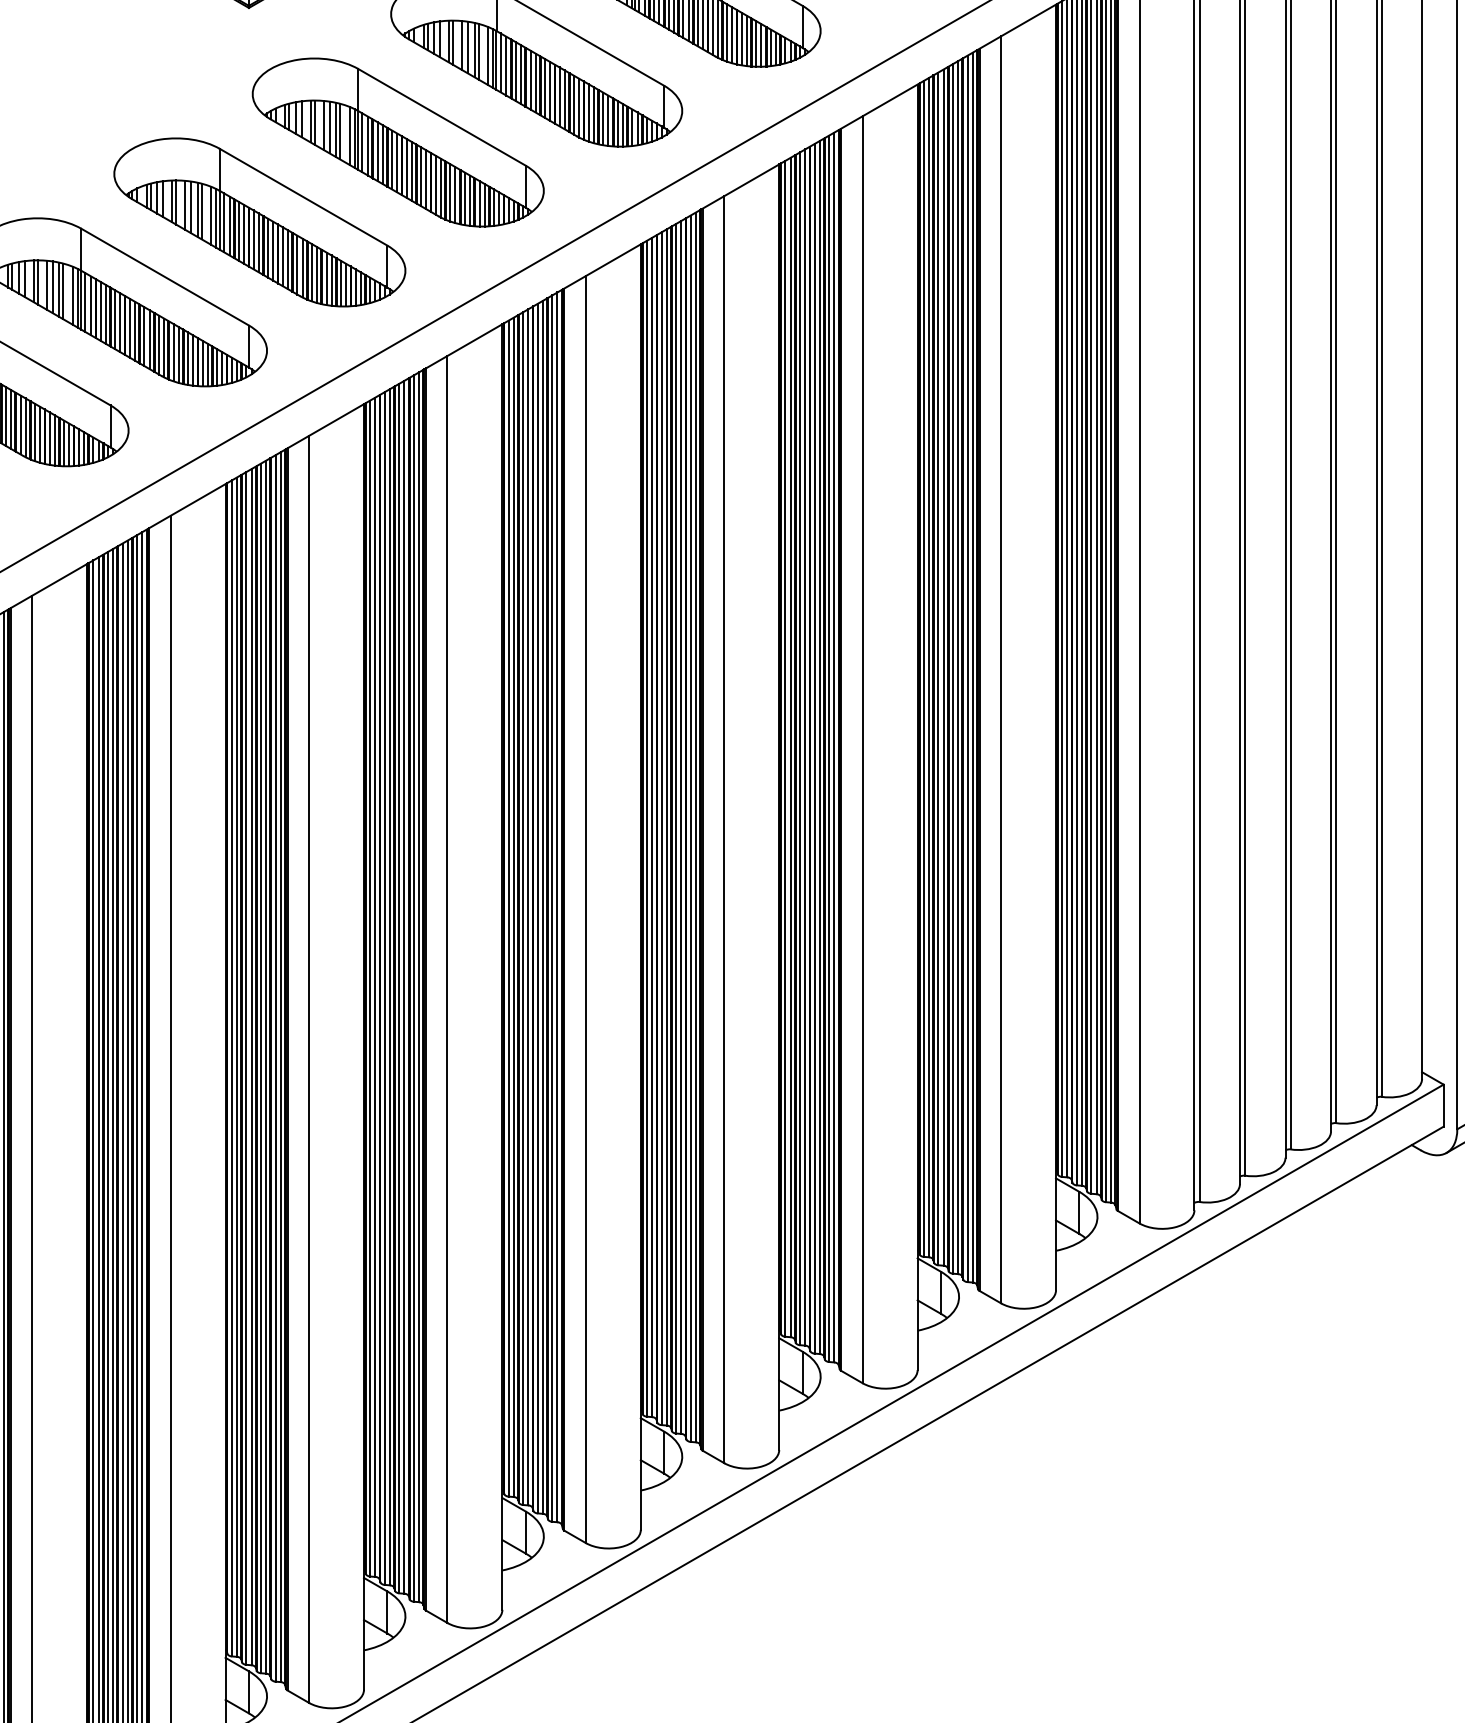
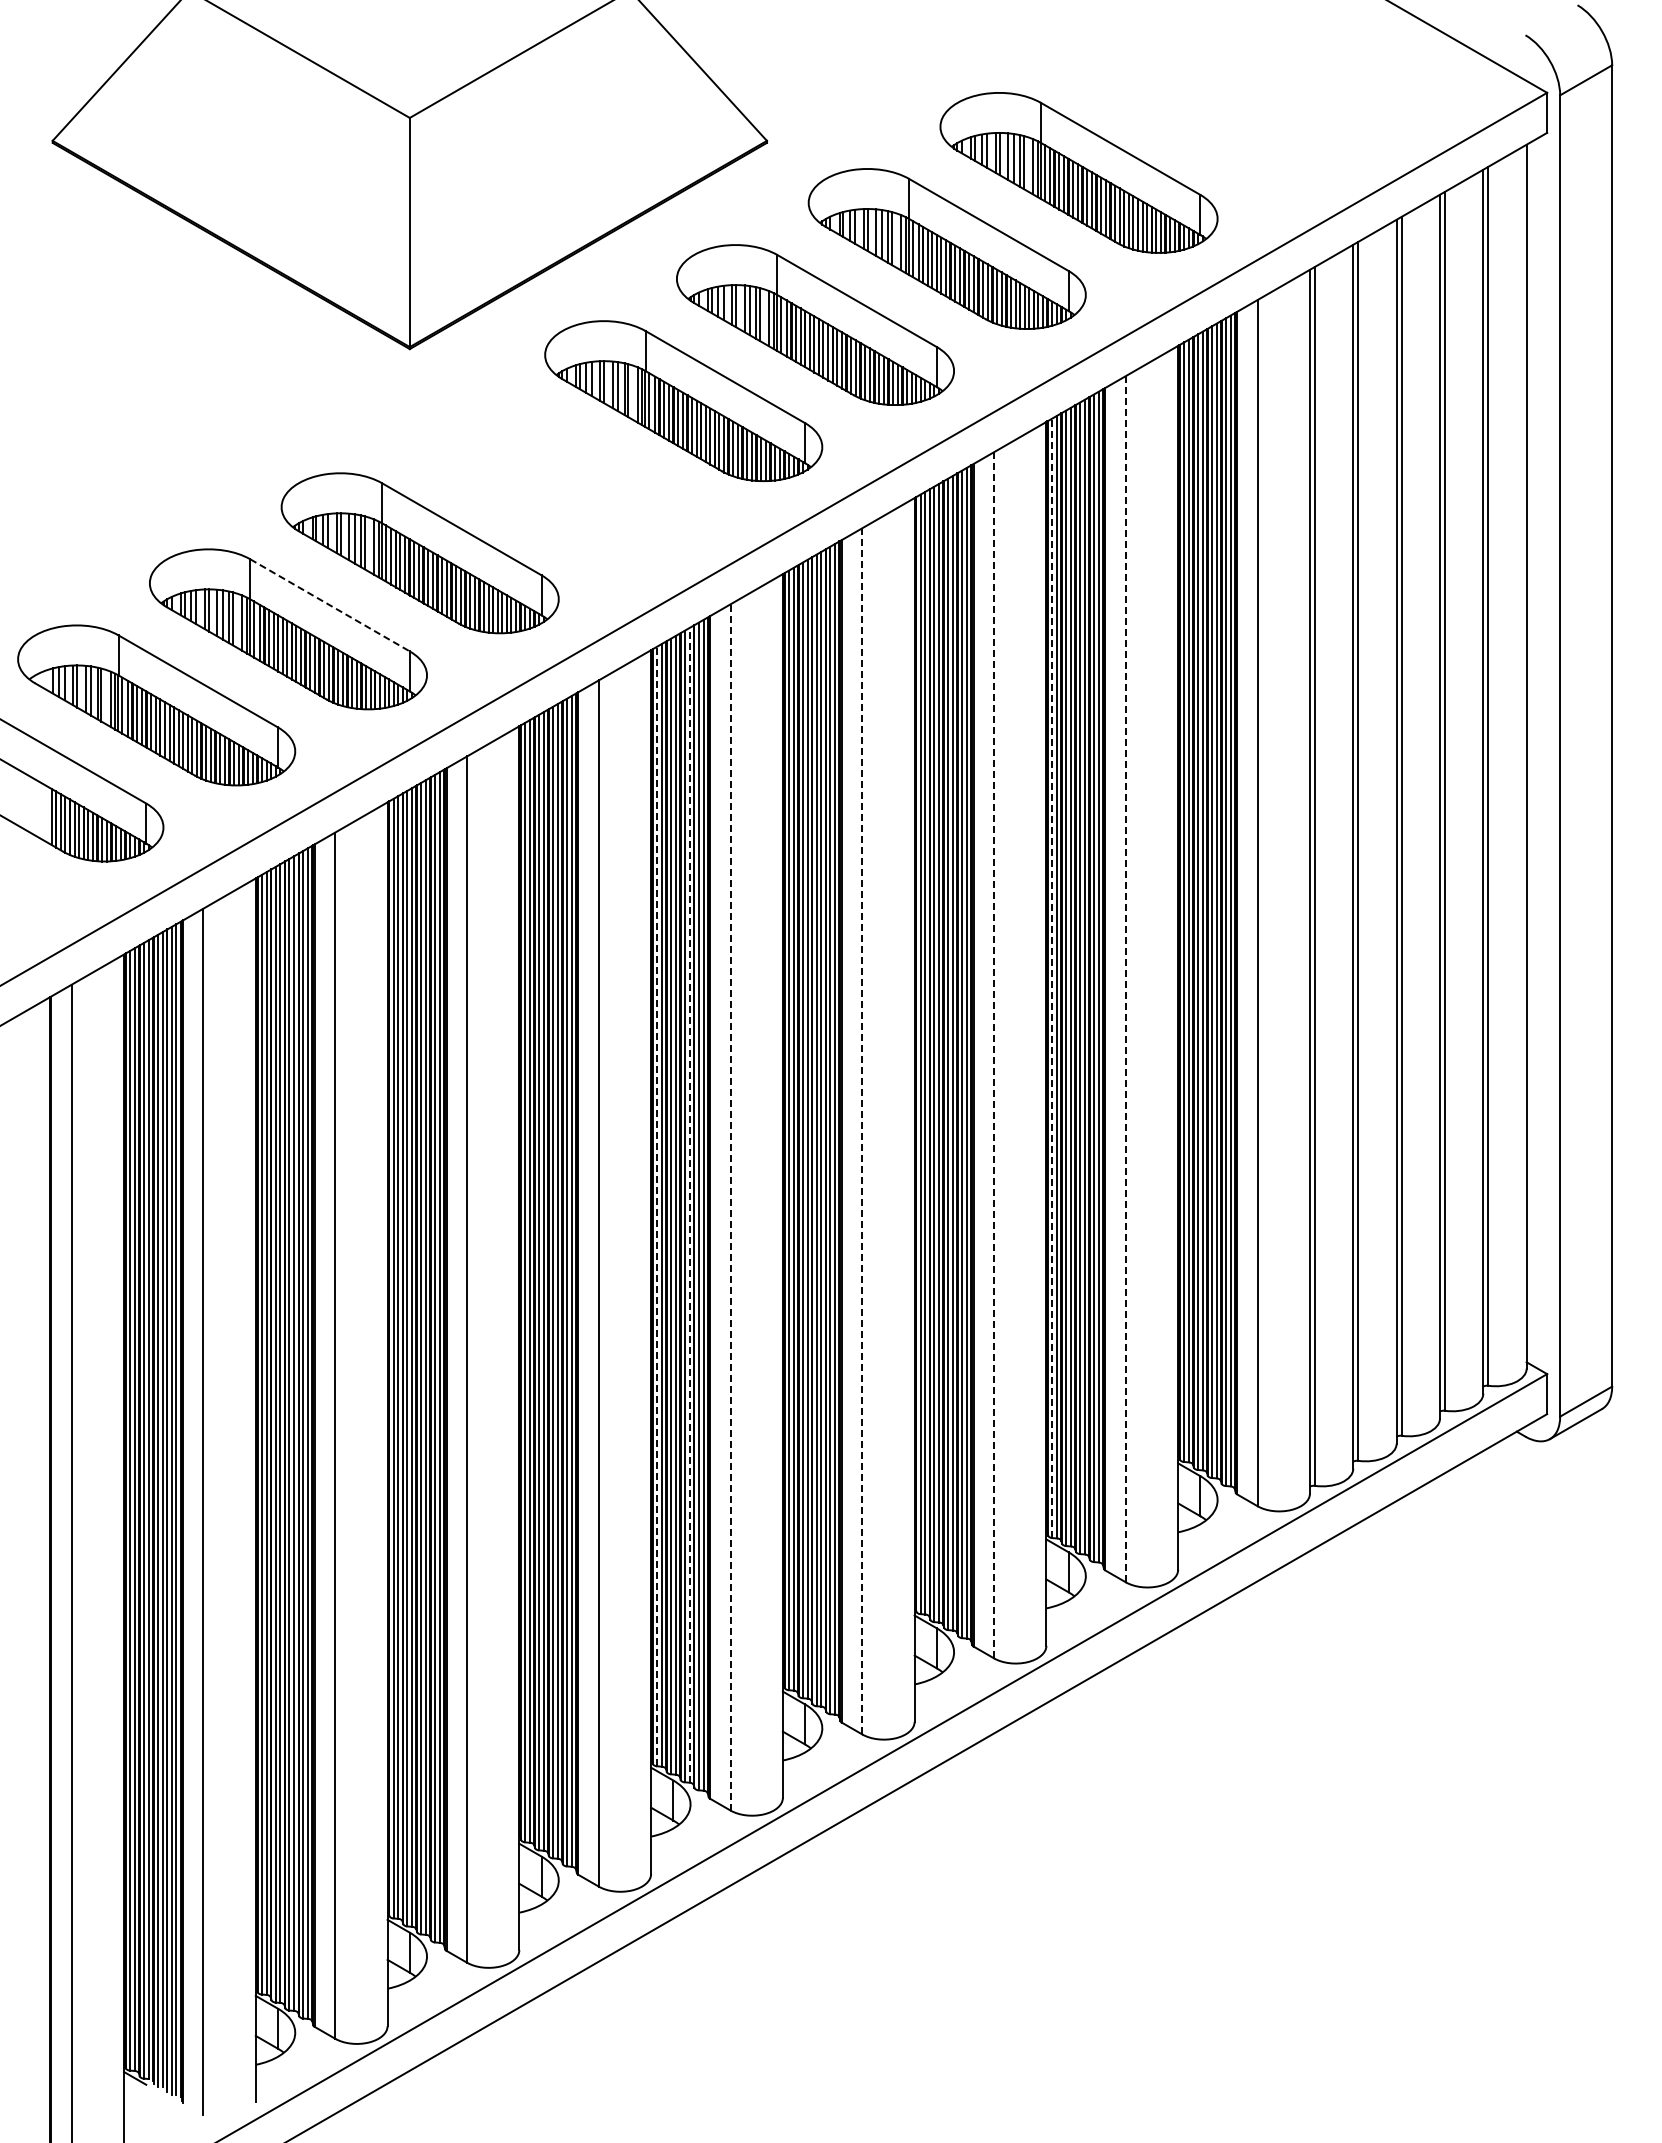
part: (397, 142) -> (551, 477), removed
line: (165, 277) -> (330, 605), solid -> dashed
line: (924, 669) -> (1052, 978), solid -> dashed
line: (1000, 669) -> (1125, 978), solid -> dashed
line: (863, 748) -> (994, 1054), solid -> dashed
line: (724, 828) -> (862, 1130), solid -> dashed
line: (542, 906) -> (689, 1204), solid -> dashed
line: (509, 908) -> (657, 1206), solid -> dashed
line: (585, 908) -> (730, 1206), solid -> dashed

